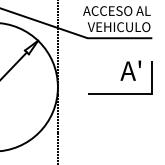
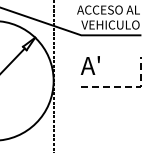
text: (129, 70) -> (89, 65), moved
line: (137, 93) -> (127, 86), solid -> dashed

